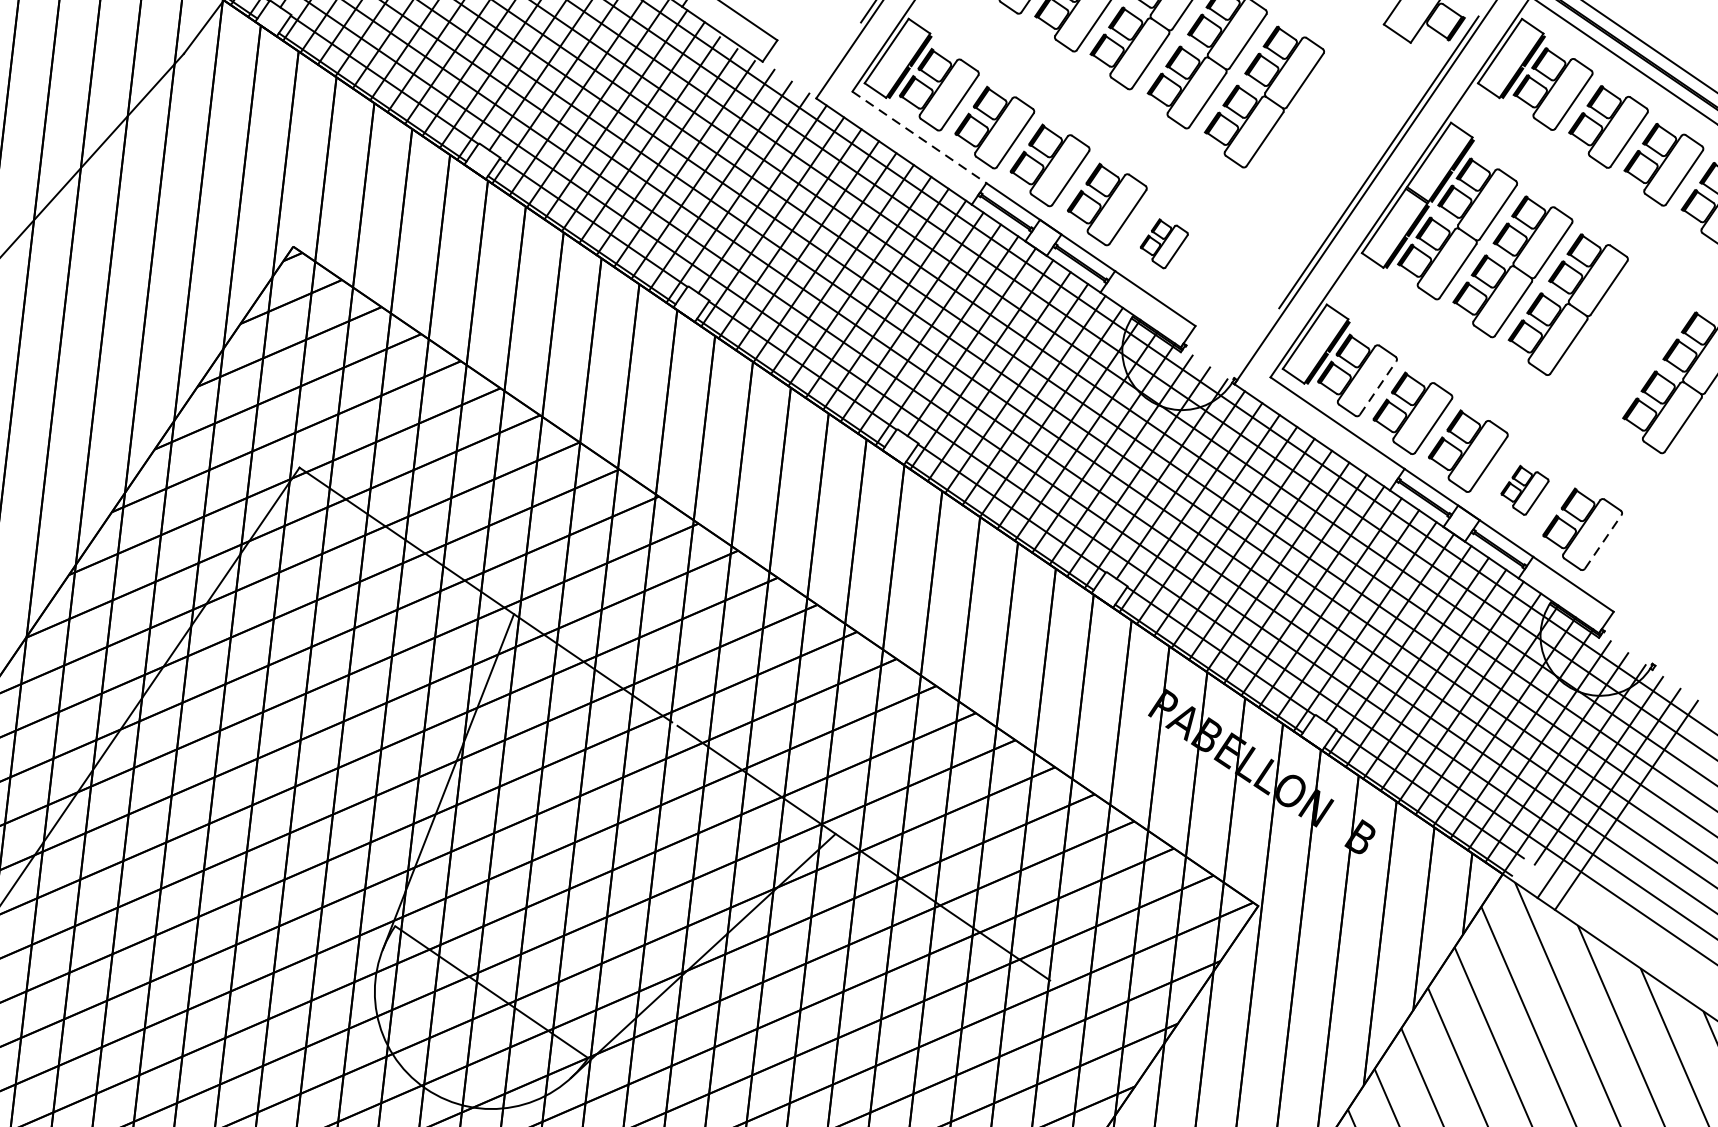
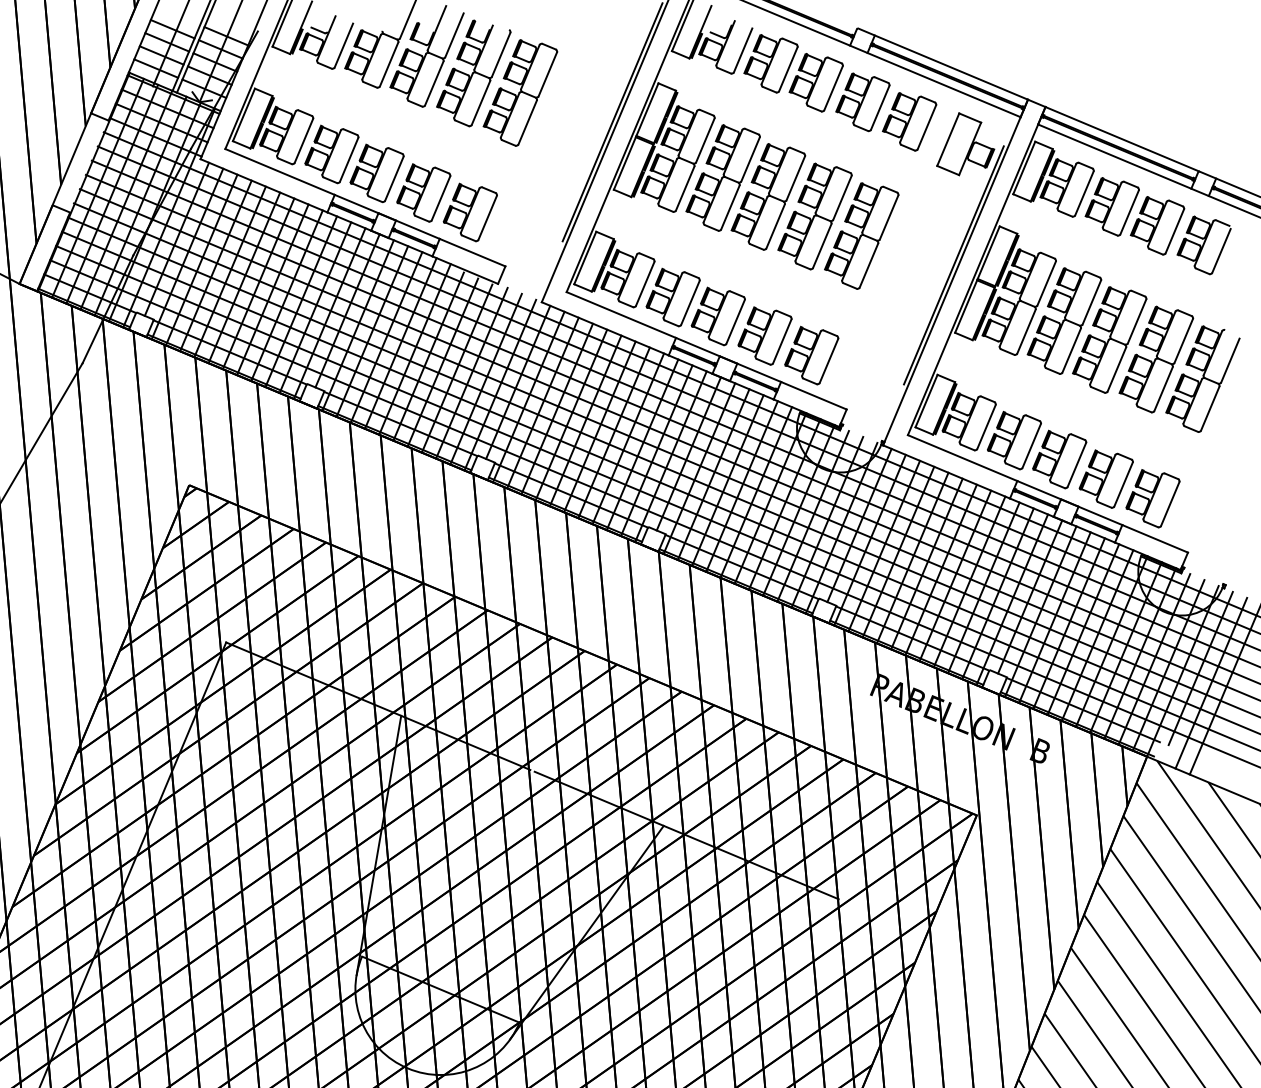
line: (919, 138) -> (621, 315), dashed -> solid
part: (1163, 244) -> (811, 355), size x1.67
part: (1624, 344) -> (1156, 359), added
line: (1377, 388) -> (986, 427), dashed -> solid
part: (1523, 489) -> (1105, 478), size x1.67
line: (1603, 542) -> (1170, 504), dashed -> solid

